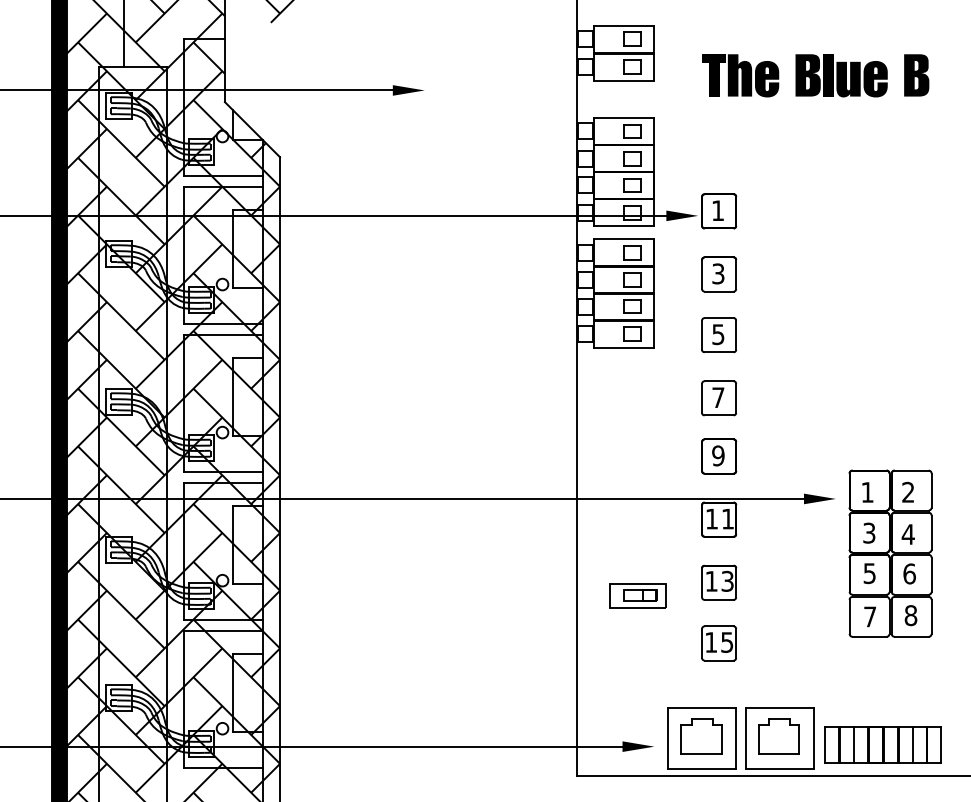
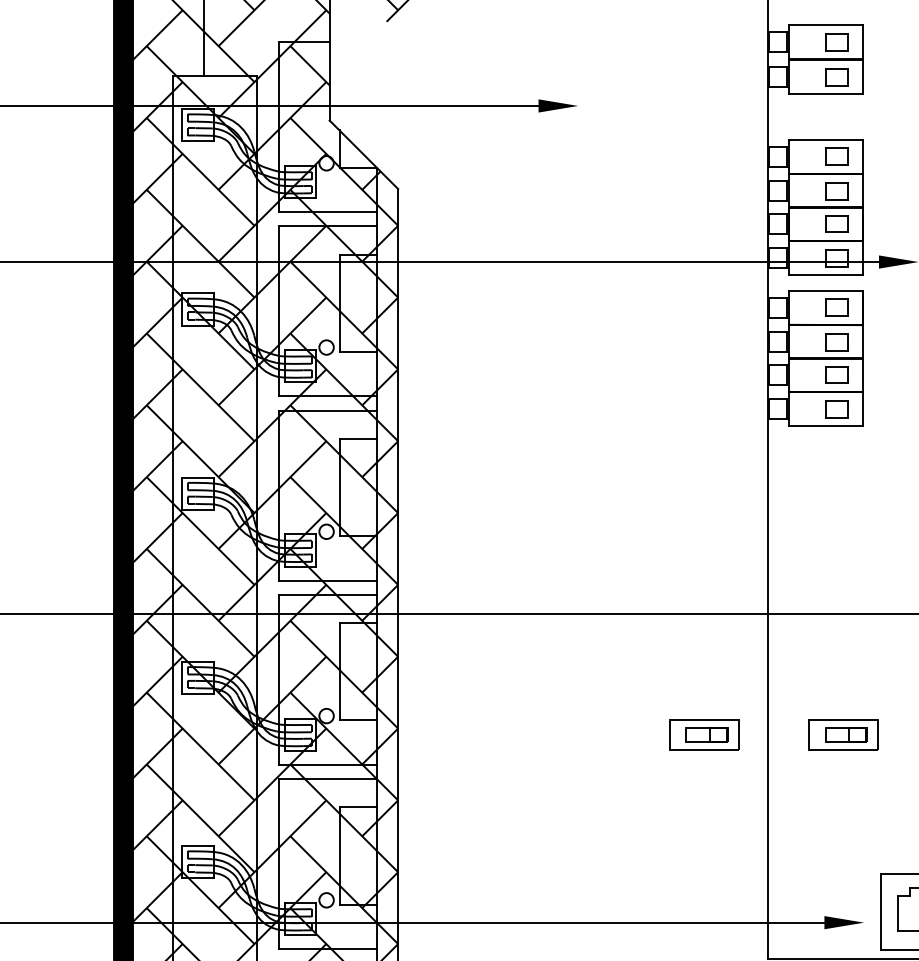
part: (525, 595) -> (703, 734), added

